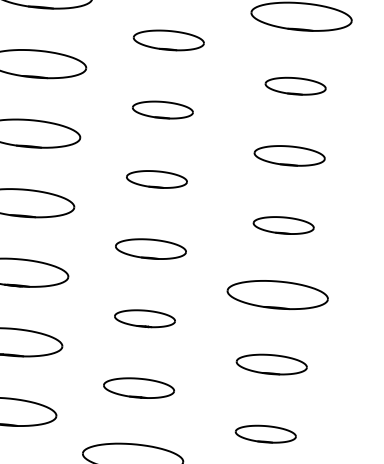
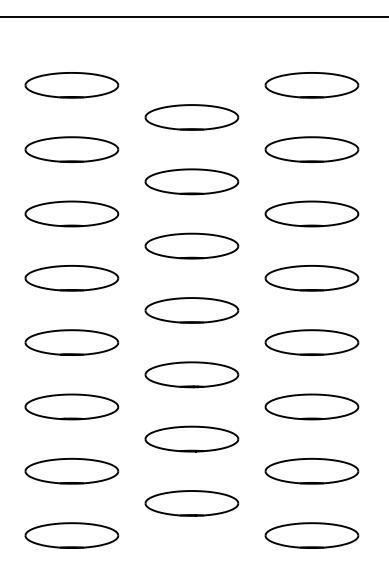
part: (168, 40) -> (191, 117), size x1.43
part: (295, 86) -> (311, 149), size x1.67
part: (162, 109) -> (191, 181), size x1.67
part: (289, 155) -> (311, 213), size x1.43
part: (156, 178) -> (191, 245), size x1.67
part: (283, 225) -> (311, 278), size x1.67
part: (150, 249) -> (191, 310), size x1.43
part: (144, 318) -> (191, 374), size x1.67
part: (271, 364) -> (311, 406), size x1.43
part: (138, 387) -> (191, 438), size x1.43
part: (265, 434) -> (311, 471), size x1.67

